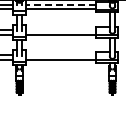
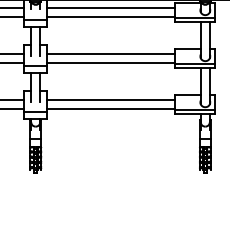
line: (60, 4) -> (110, 7), dashed -> solid
line: (60, 29) -> (110, 53), added
line: (60, 55) -> (110, 101), added

